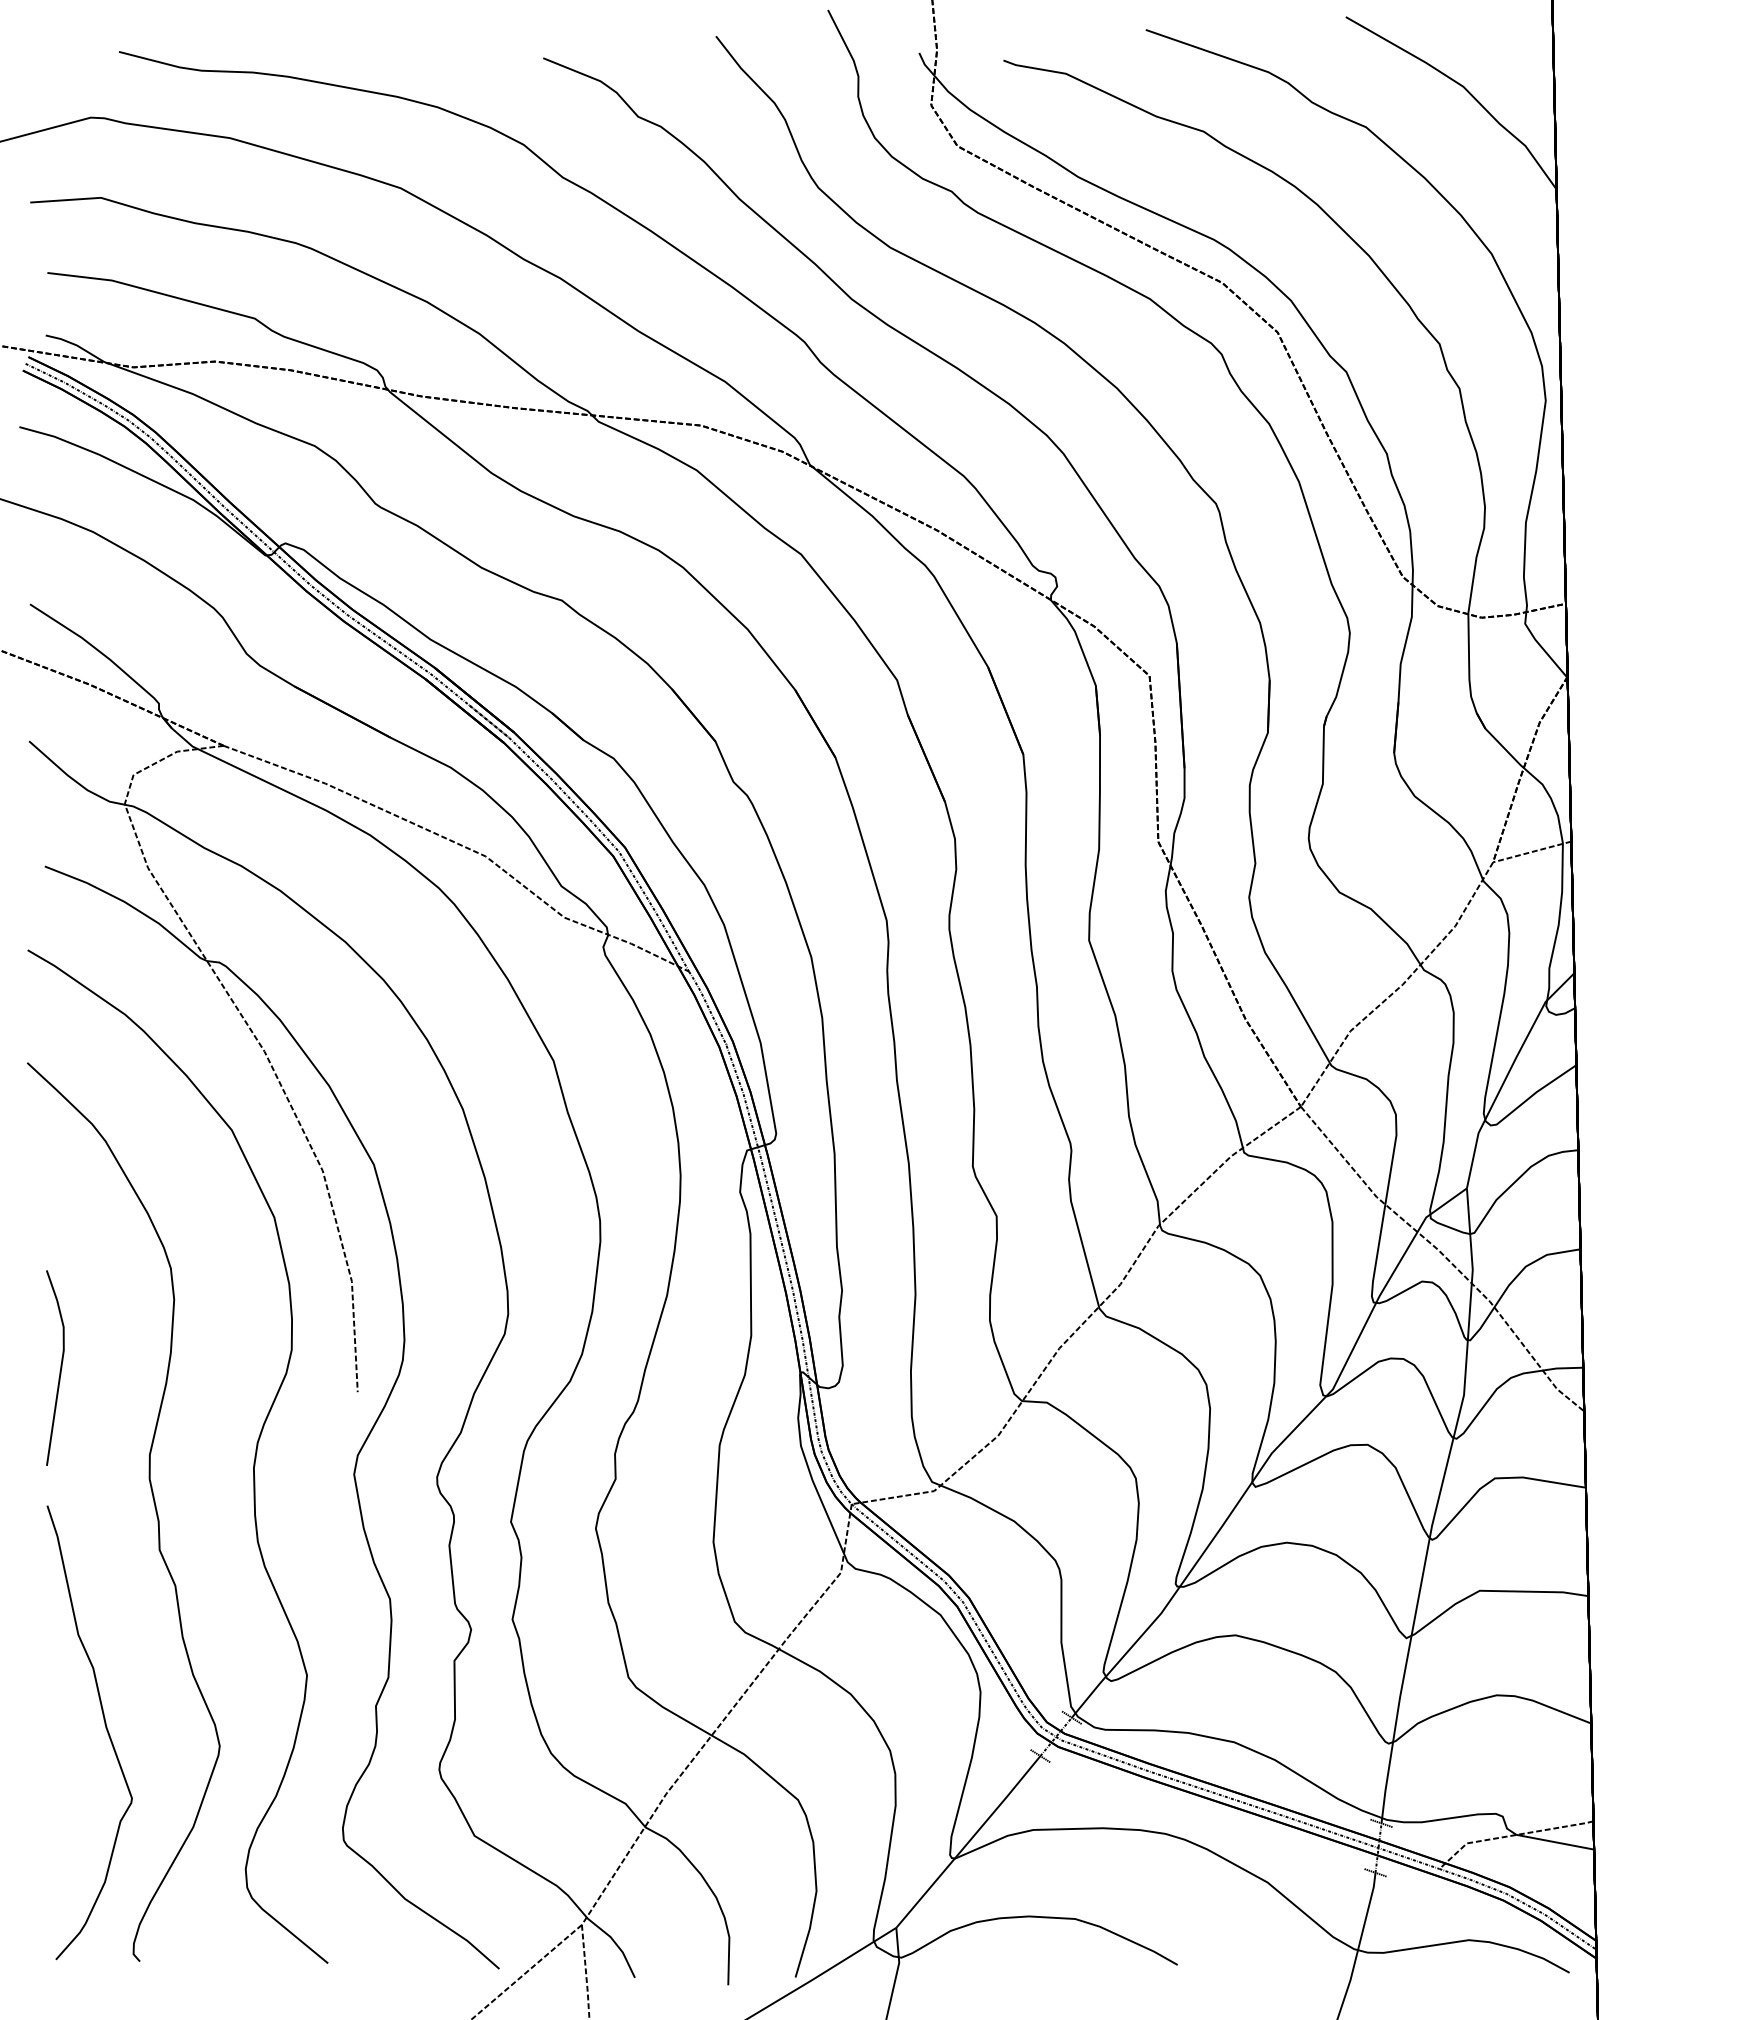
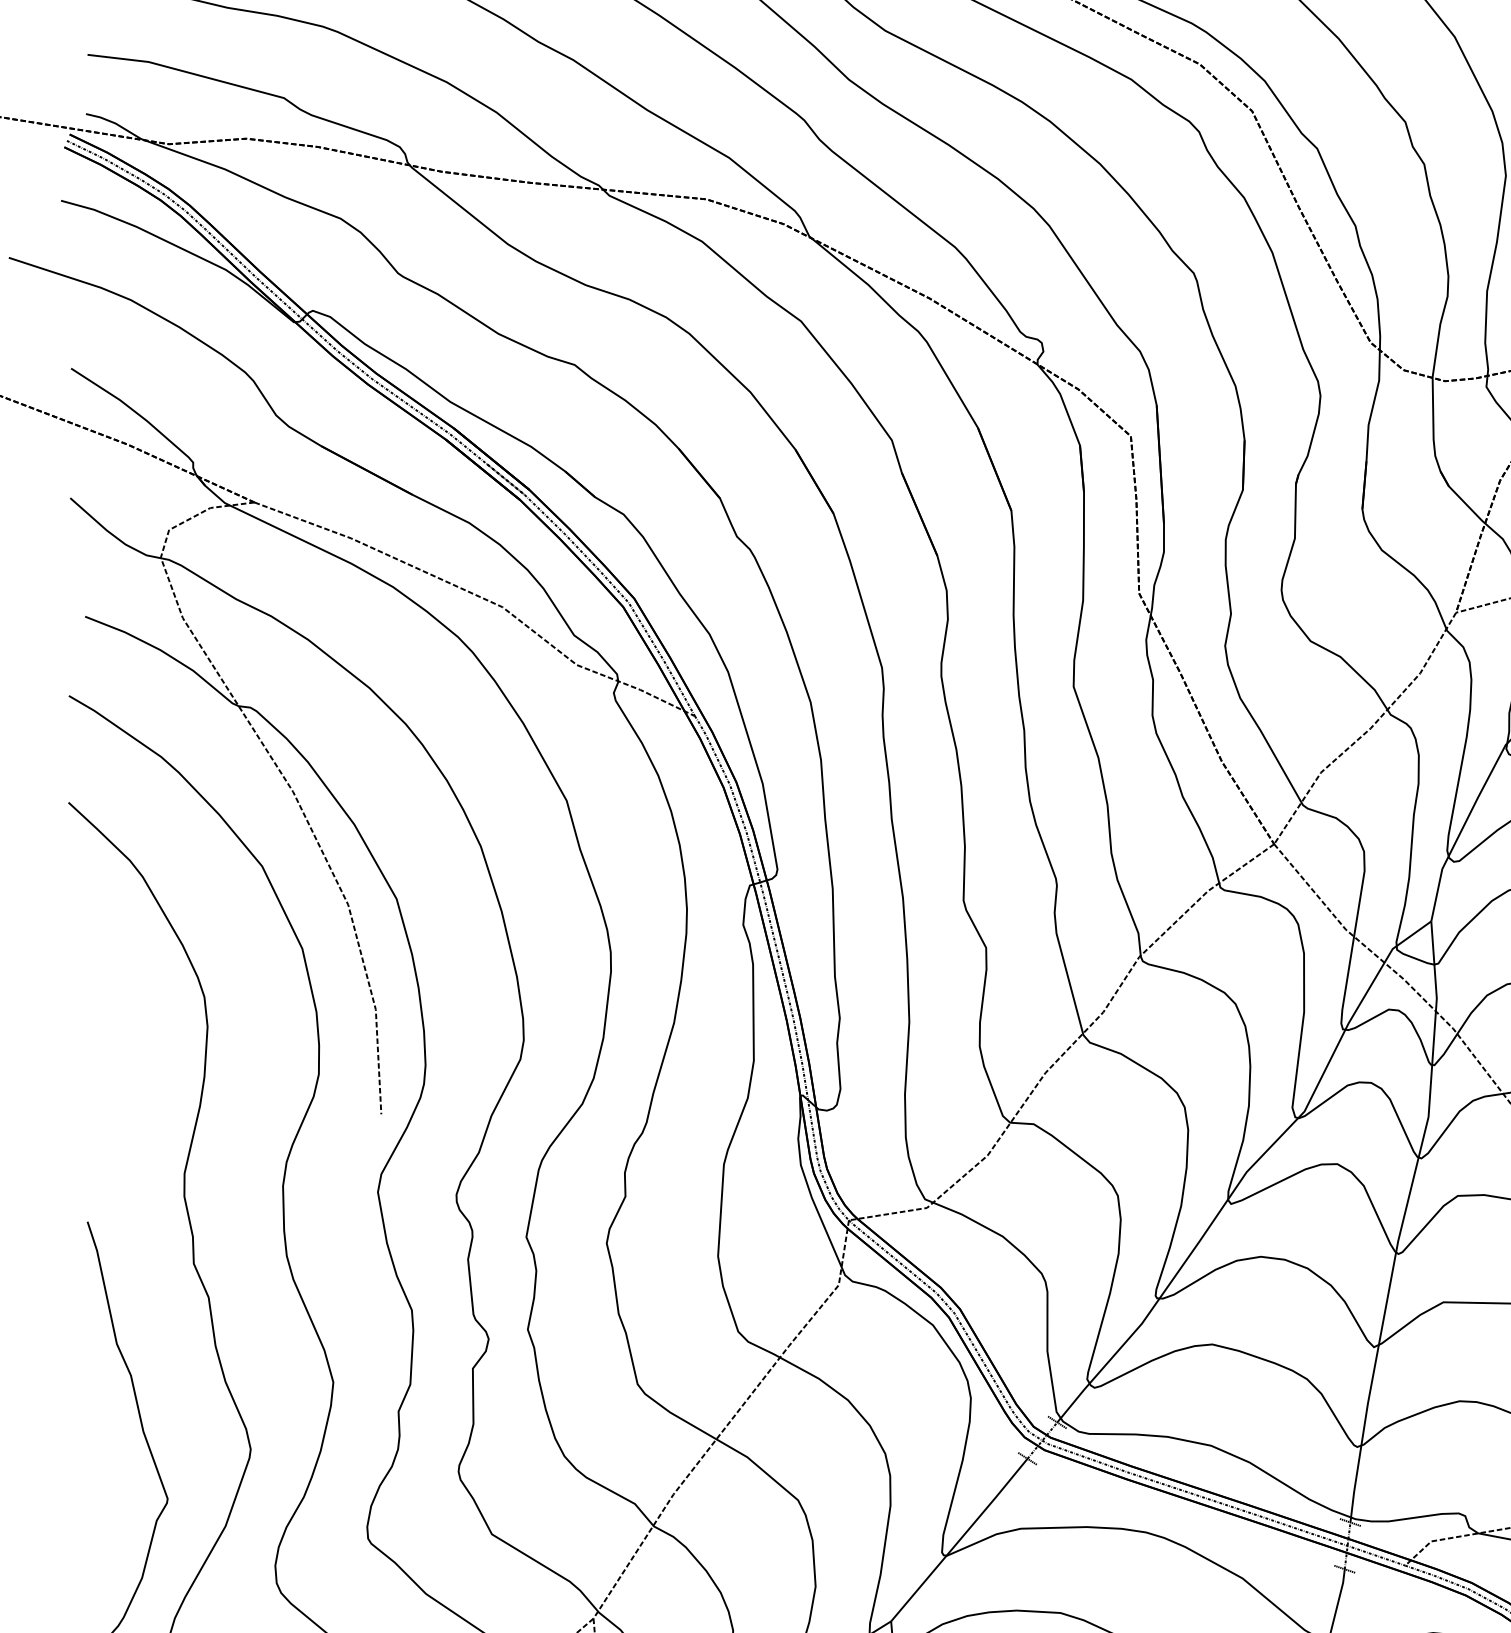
line: (60, 1367) -> (99, 1090), removed

